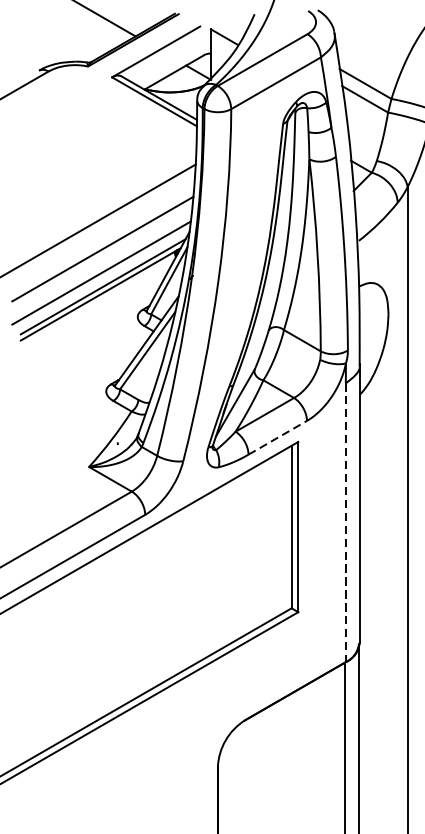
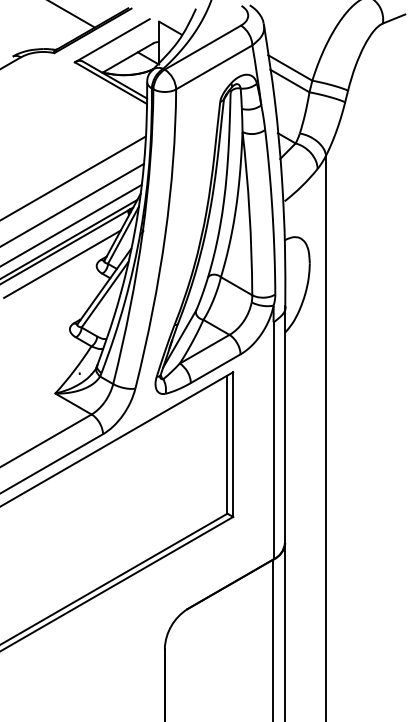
line: (97, 313) -> (62, 263), added
line: (277, 437) -> (215, 368), dashed -> solid
line: (345, 522) -> (273, 440), dashed -> solid

